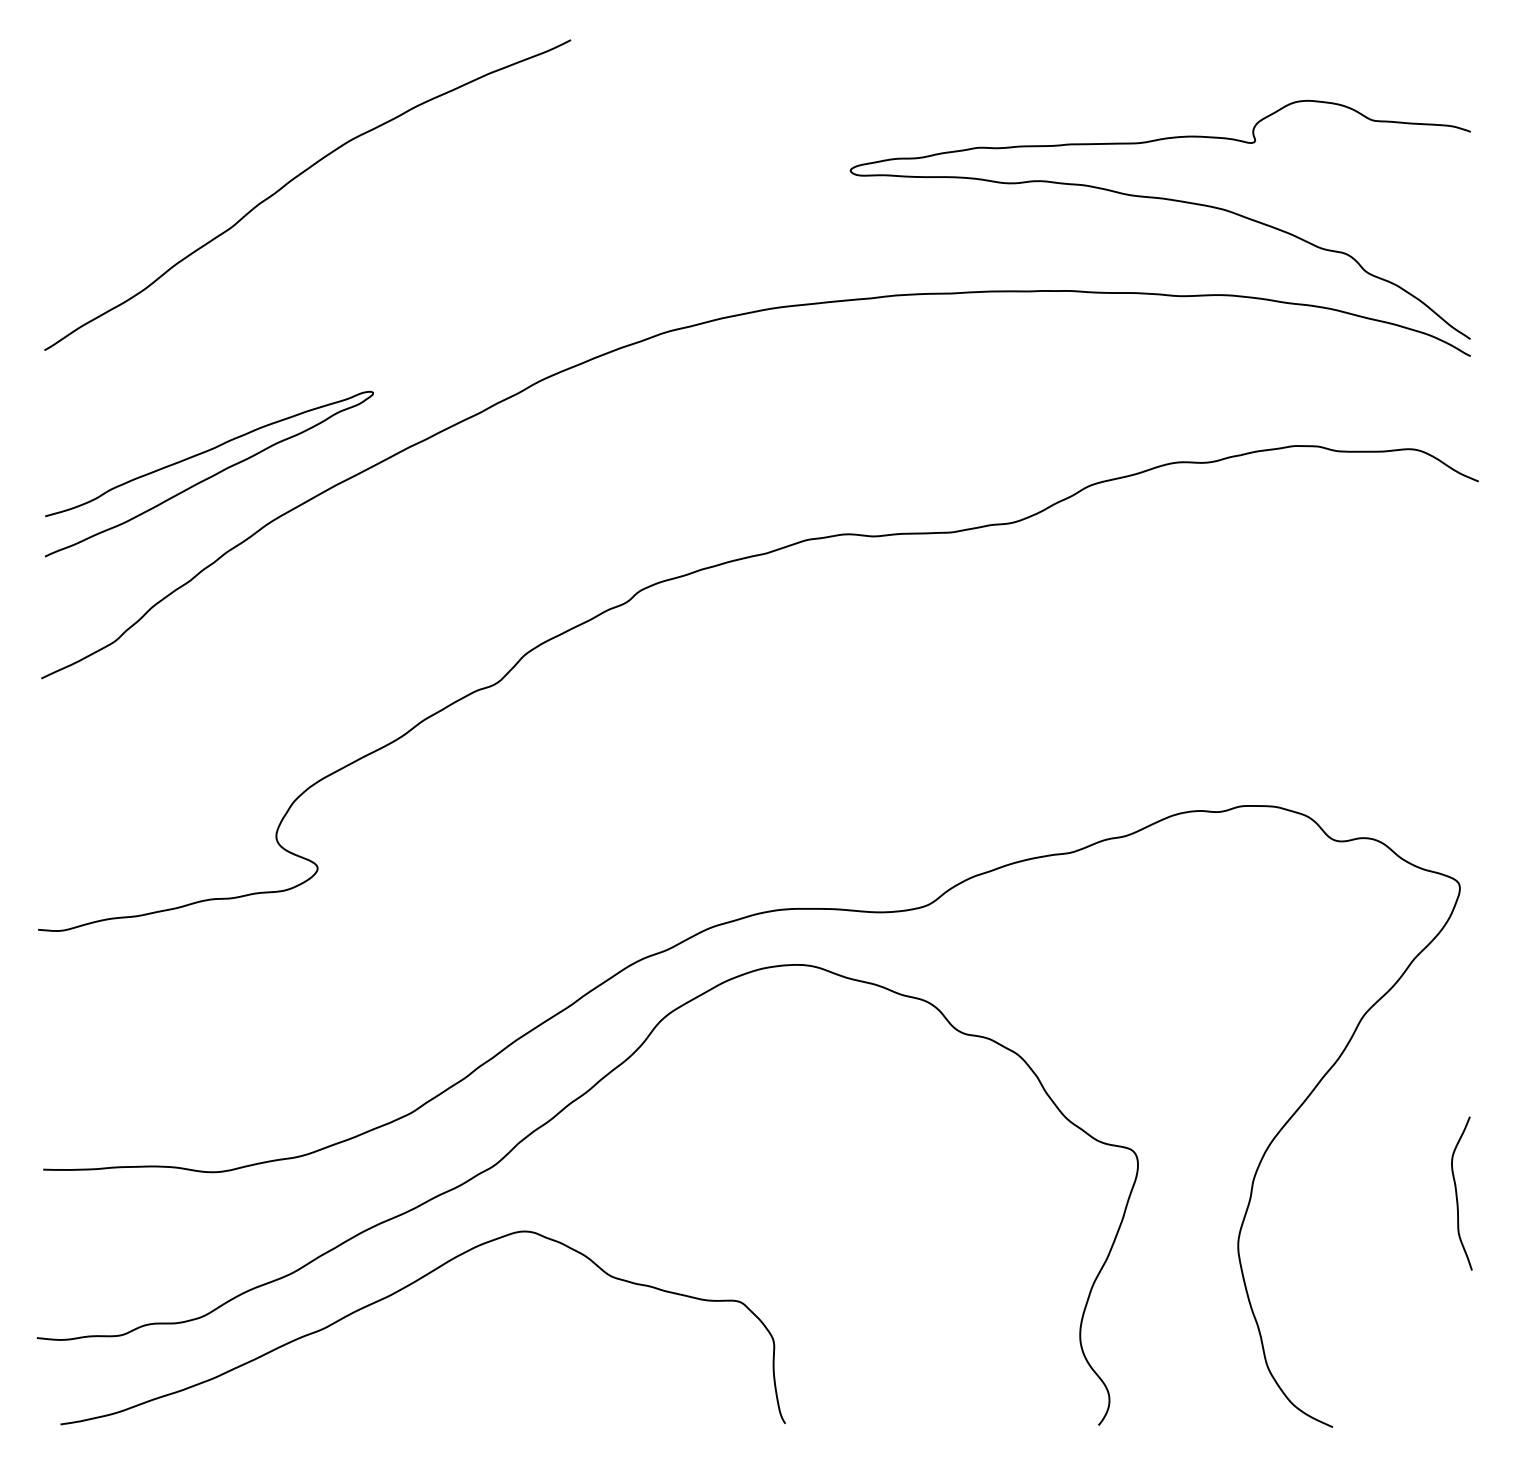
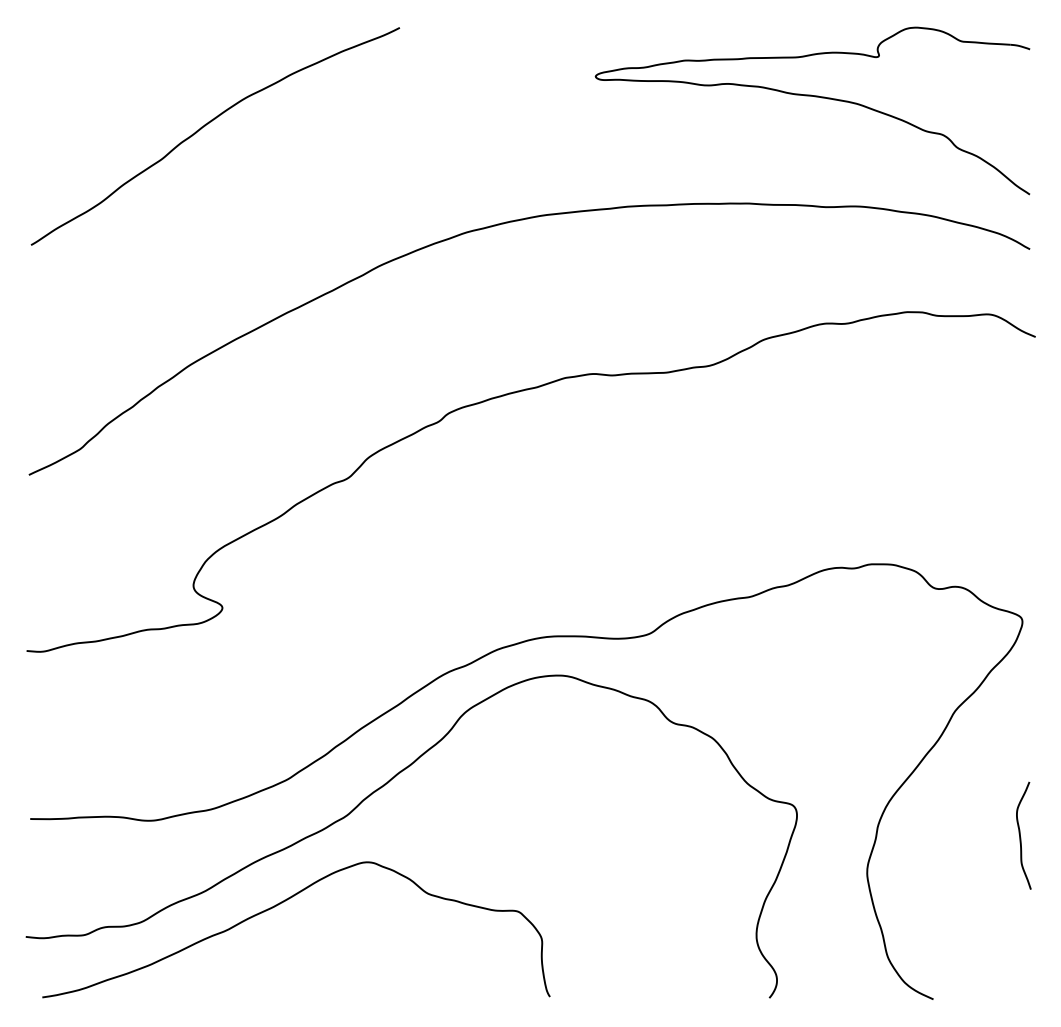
part: (1159, 199) -> (812, 96), moved
curve: (209, 476) -> (146, 333), removed

